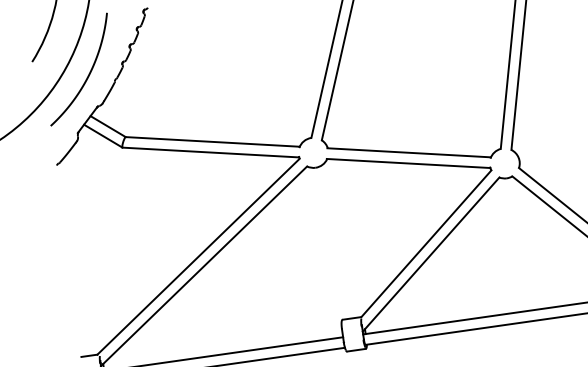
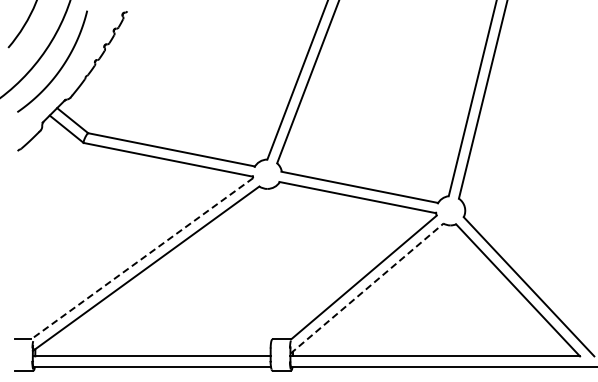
line: (431, 254) -> (367, 288), solid -> dashed
line: (198, 257) -> (141, 259), solid -> dashed

